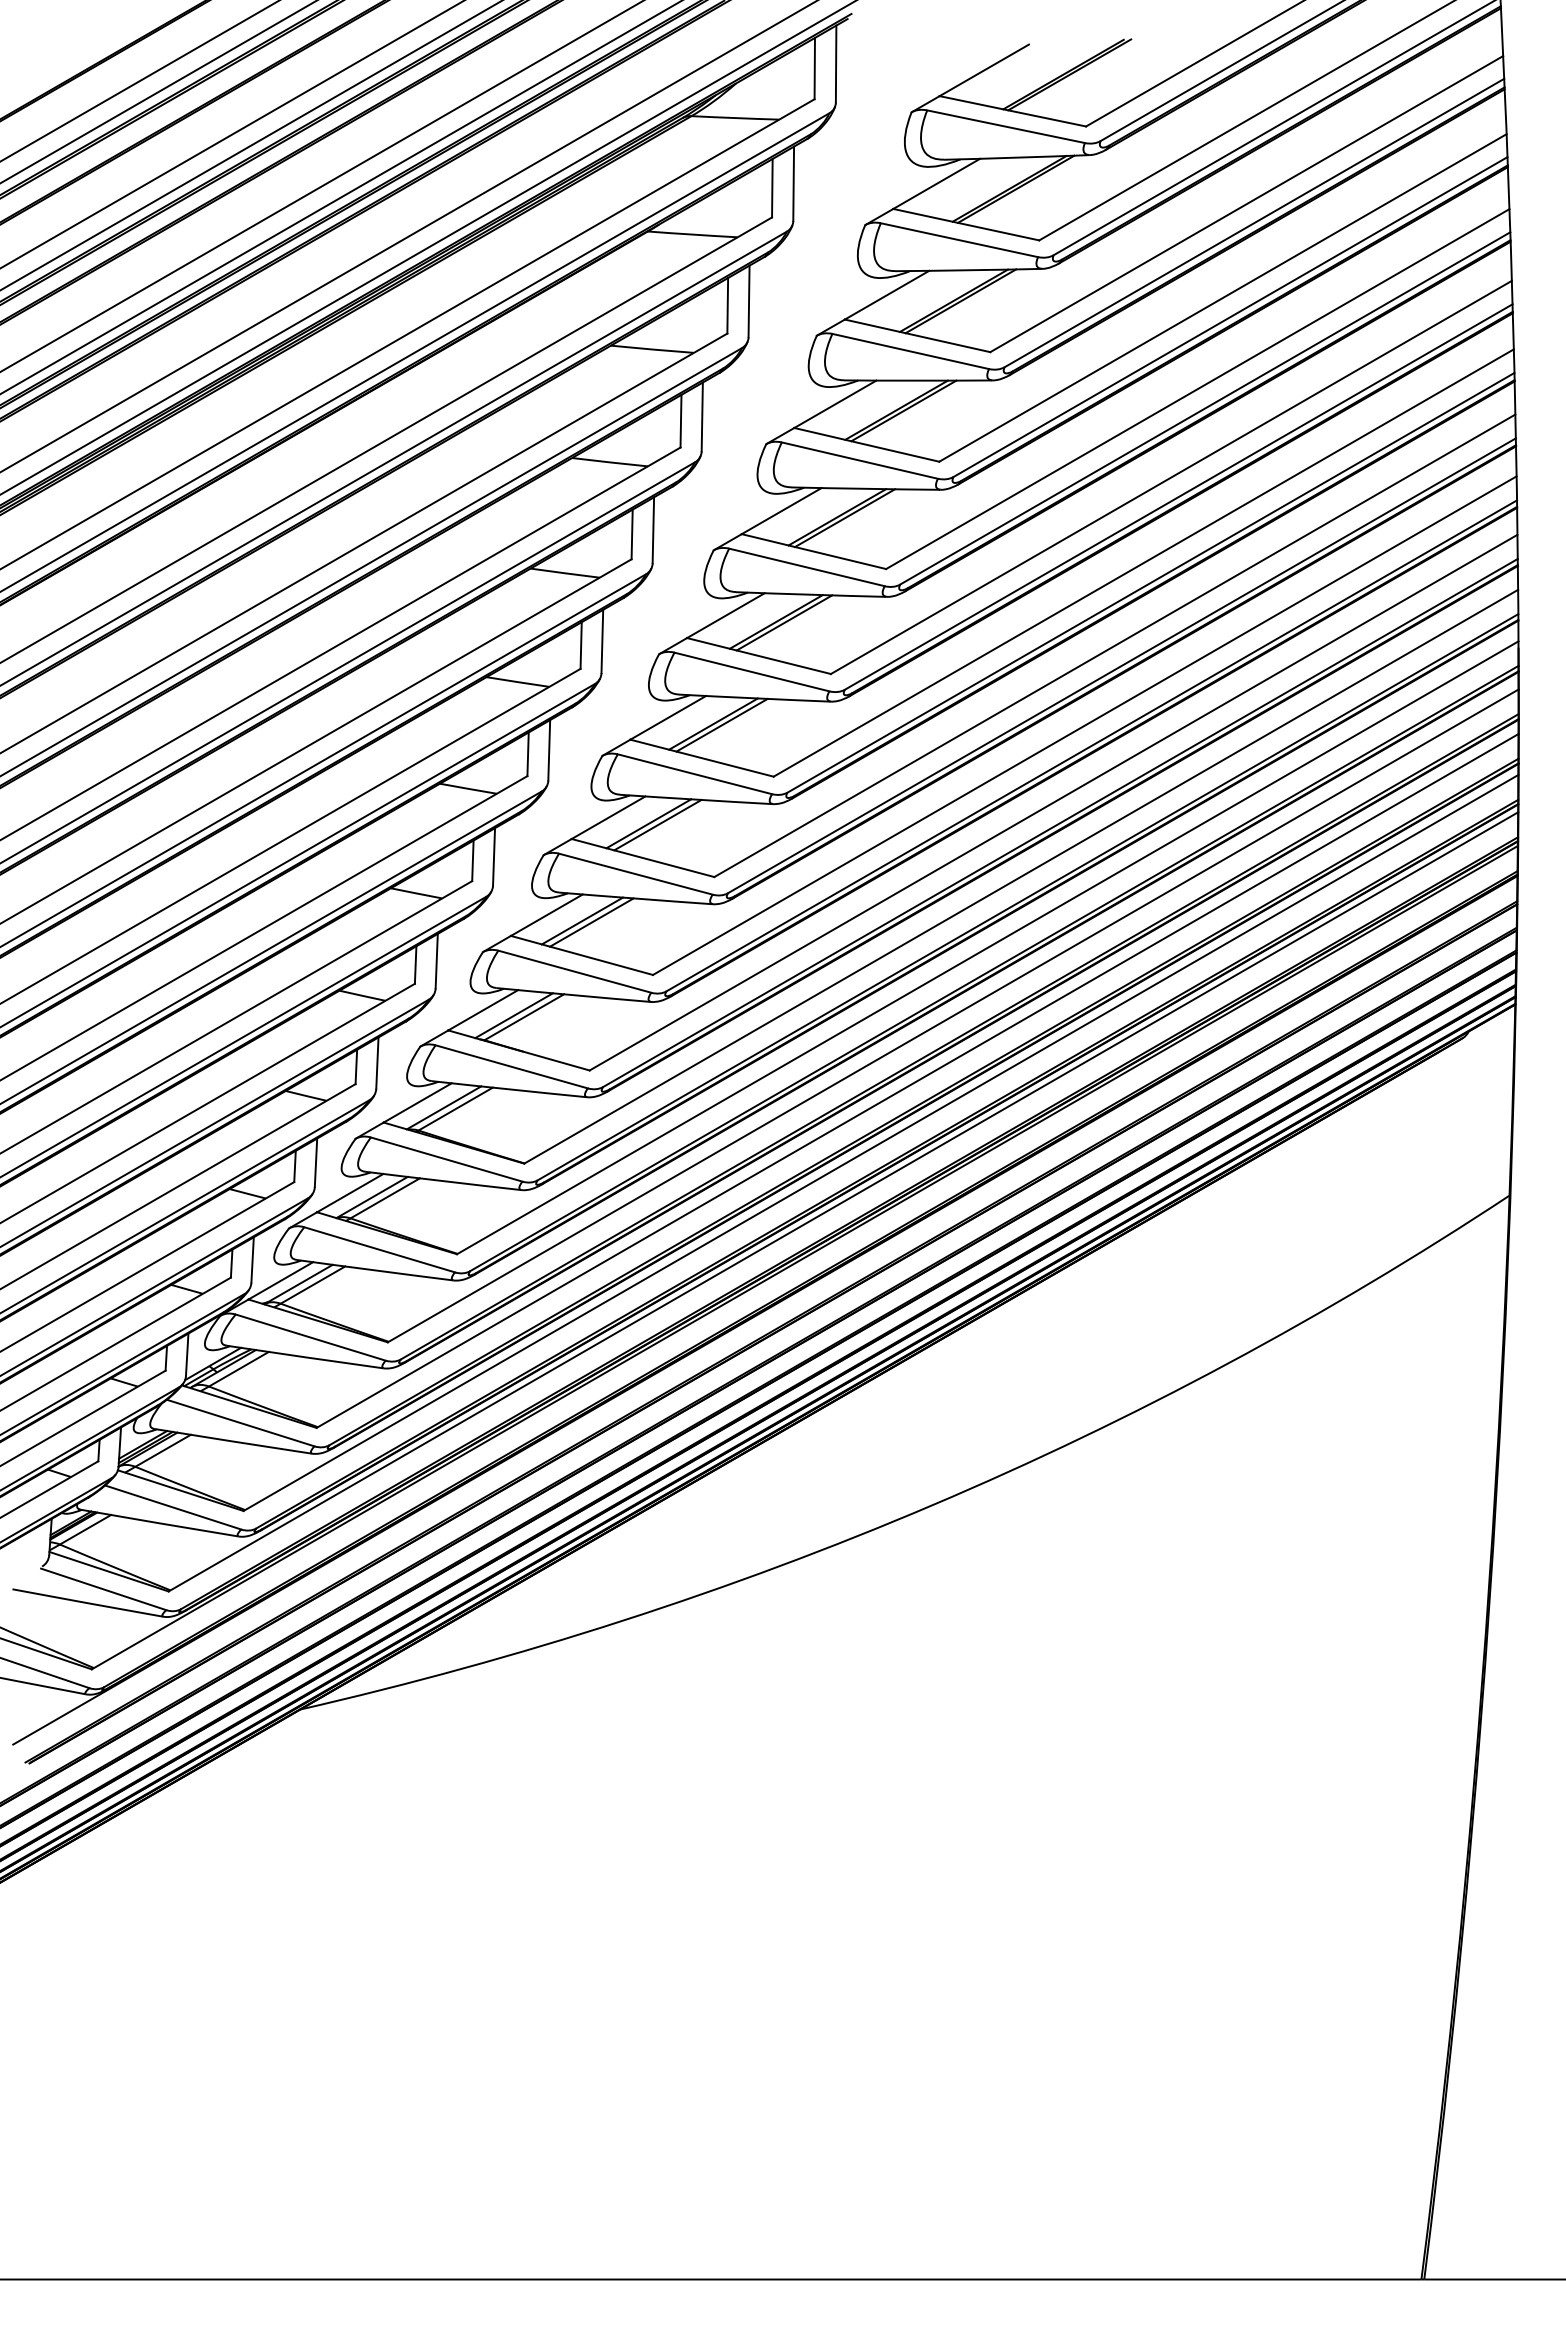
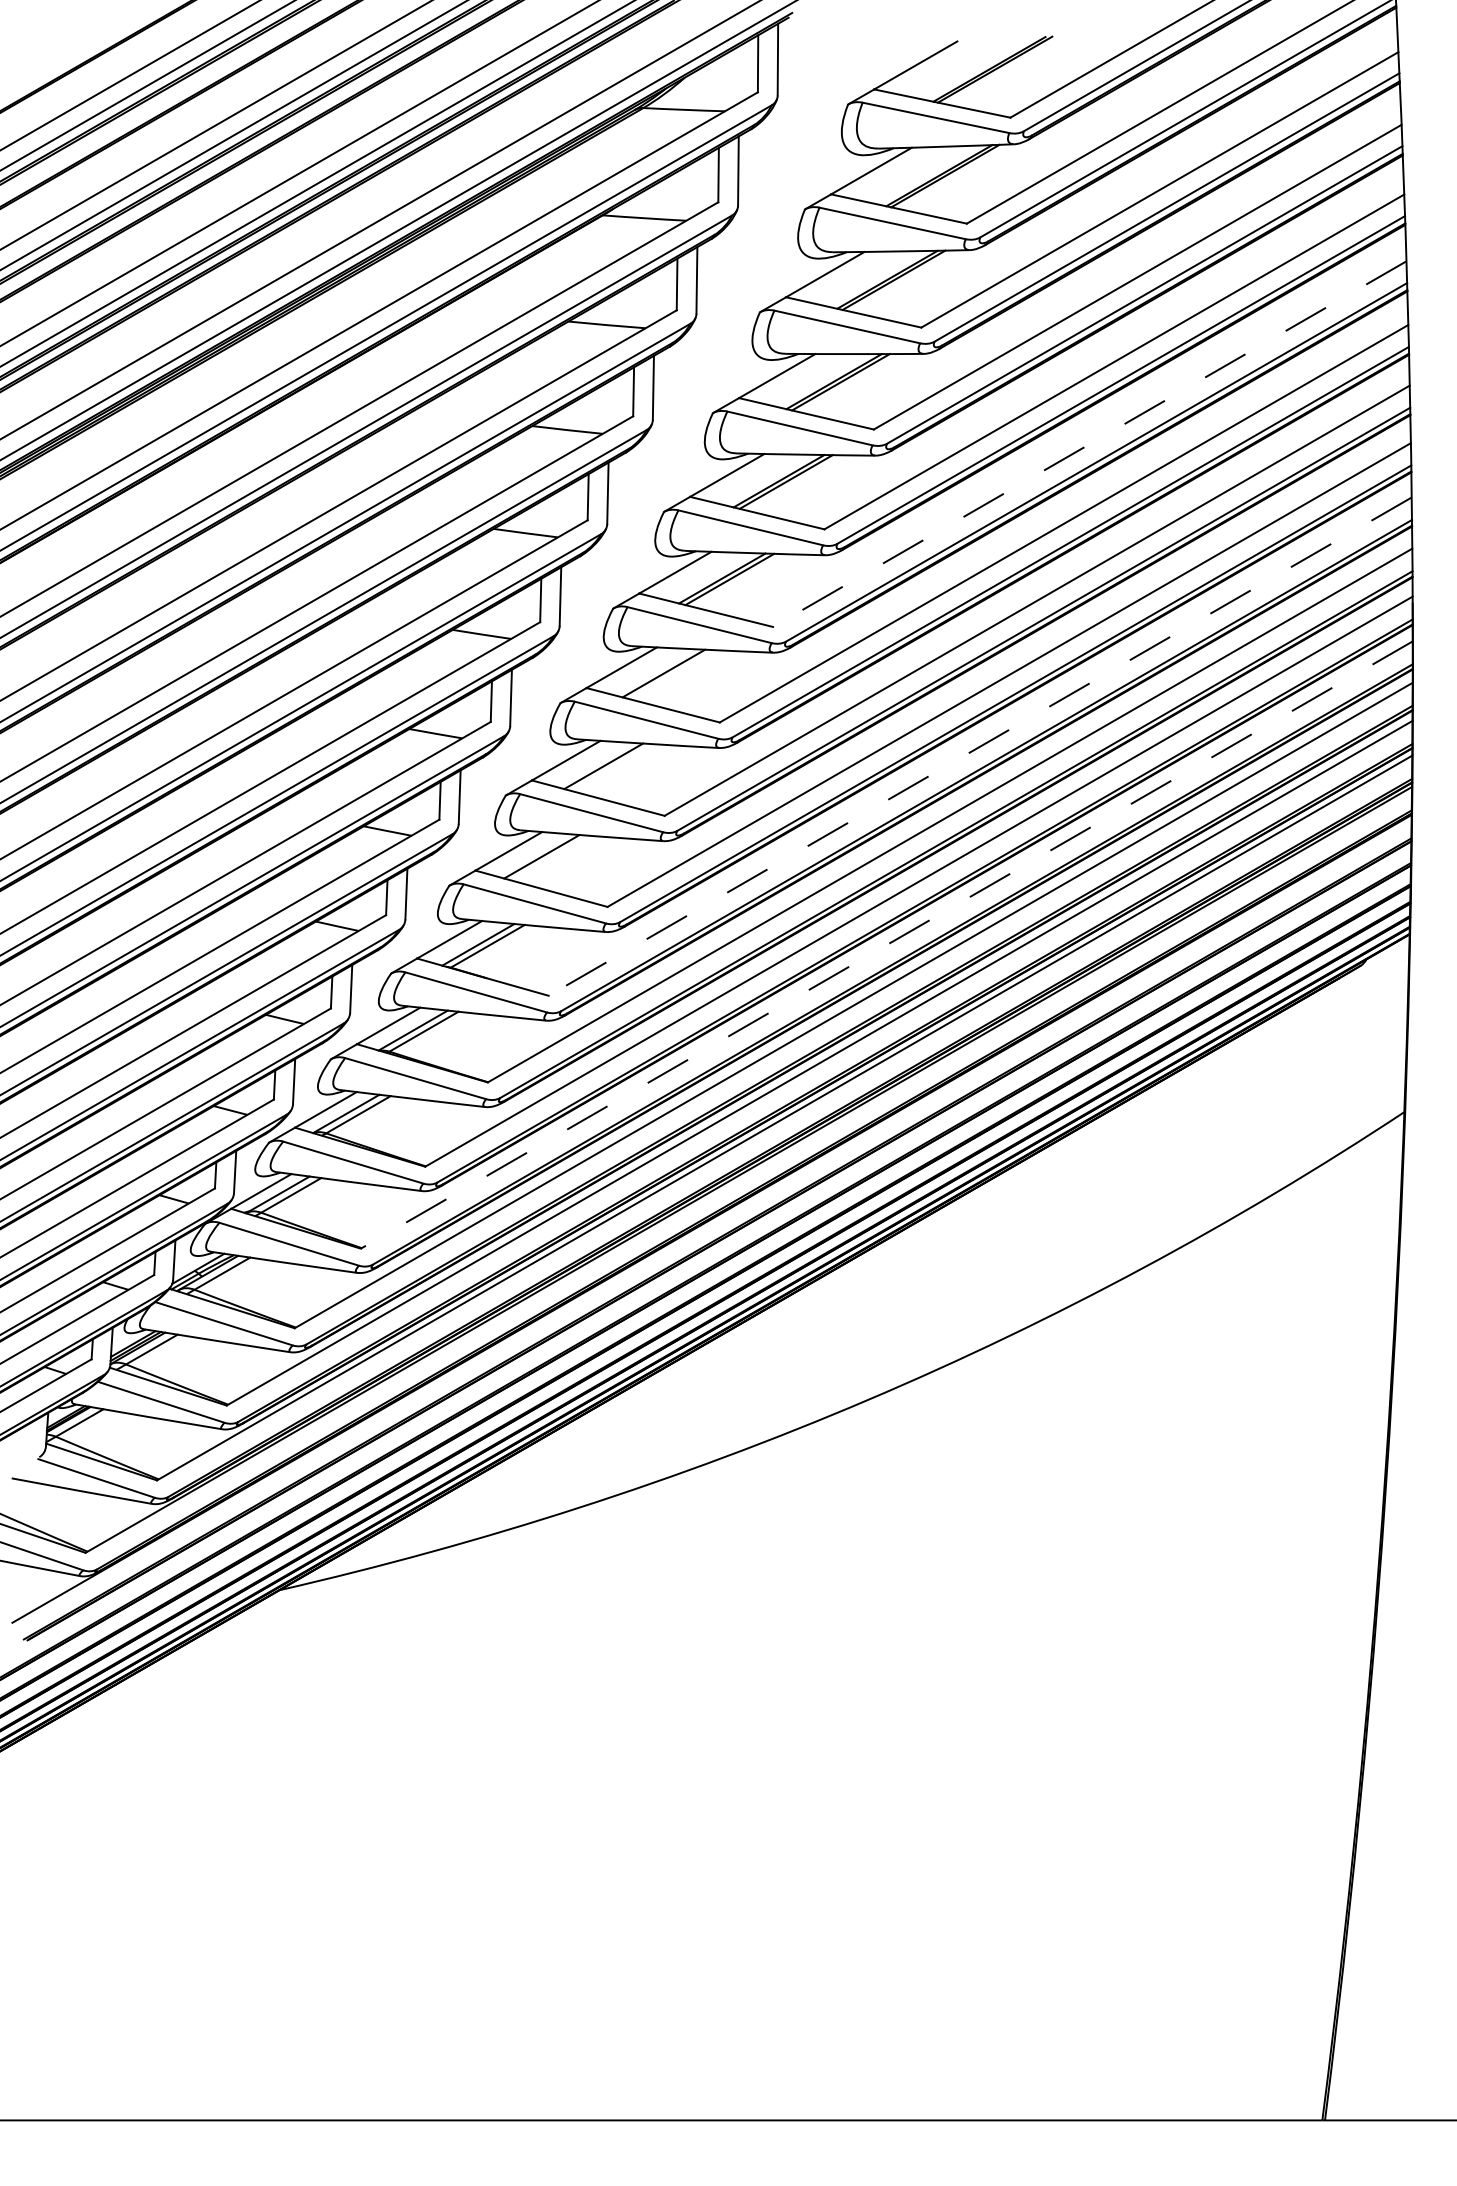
line: (1170, 477) -> (1088, 444), solid -> dashed
line: (721, 724) -> (671, 673), removed
line: (1053, 802) -> (980, 746), solid -> dashed
line: (657, 824) -> (611, 766), removed
line: (591, 922) -> (550, 858), removed
line: (953, 1015) -> (887, 944), solid -> dashed

